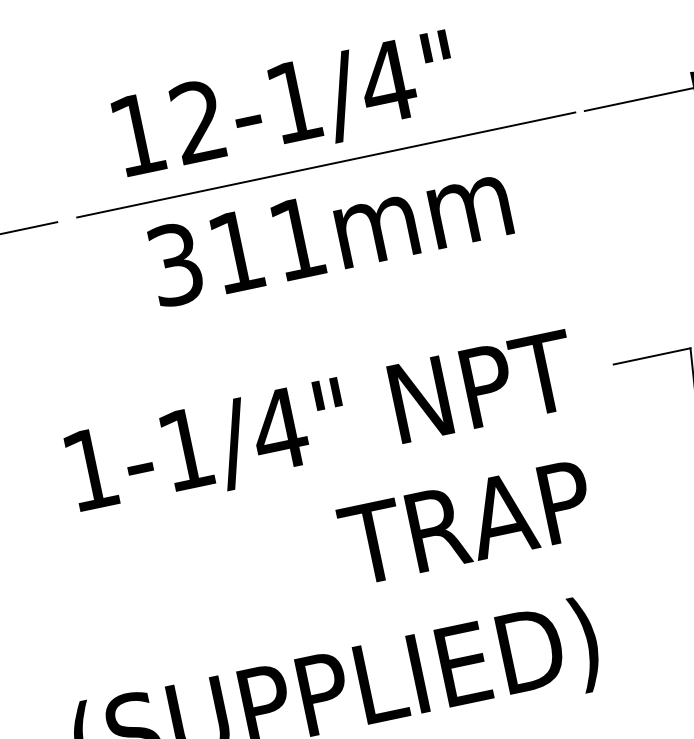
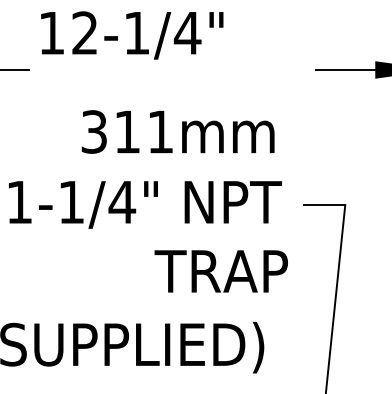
text: (286, 107) -> (132, 35), moved
line: (325, 164) -> (175, 69), removed
text: (328, 231) -> (177, 131), moved
text: (464, 523) -> (220, 271), moved

